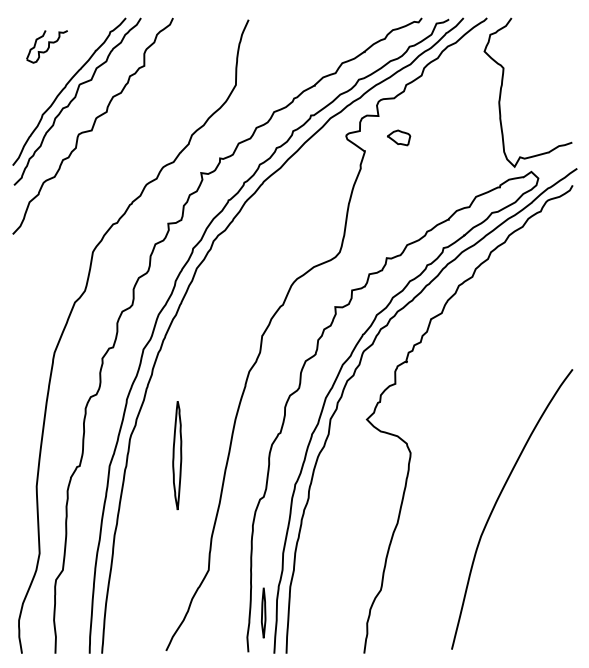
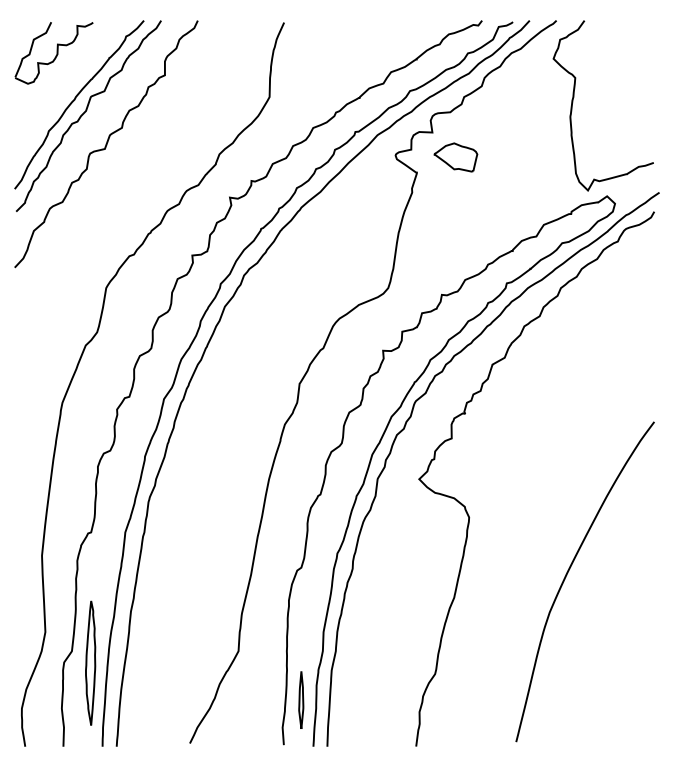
part: (46, 46) -> (53, 53), size x1.67
part: (398, 137) -> (455, 157), size x1.67
part: (177, 455) -> (90, 663), moved

